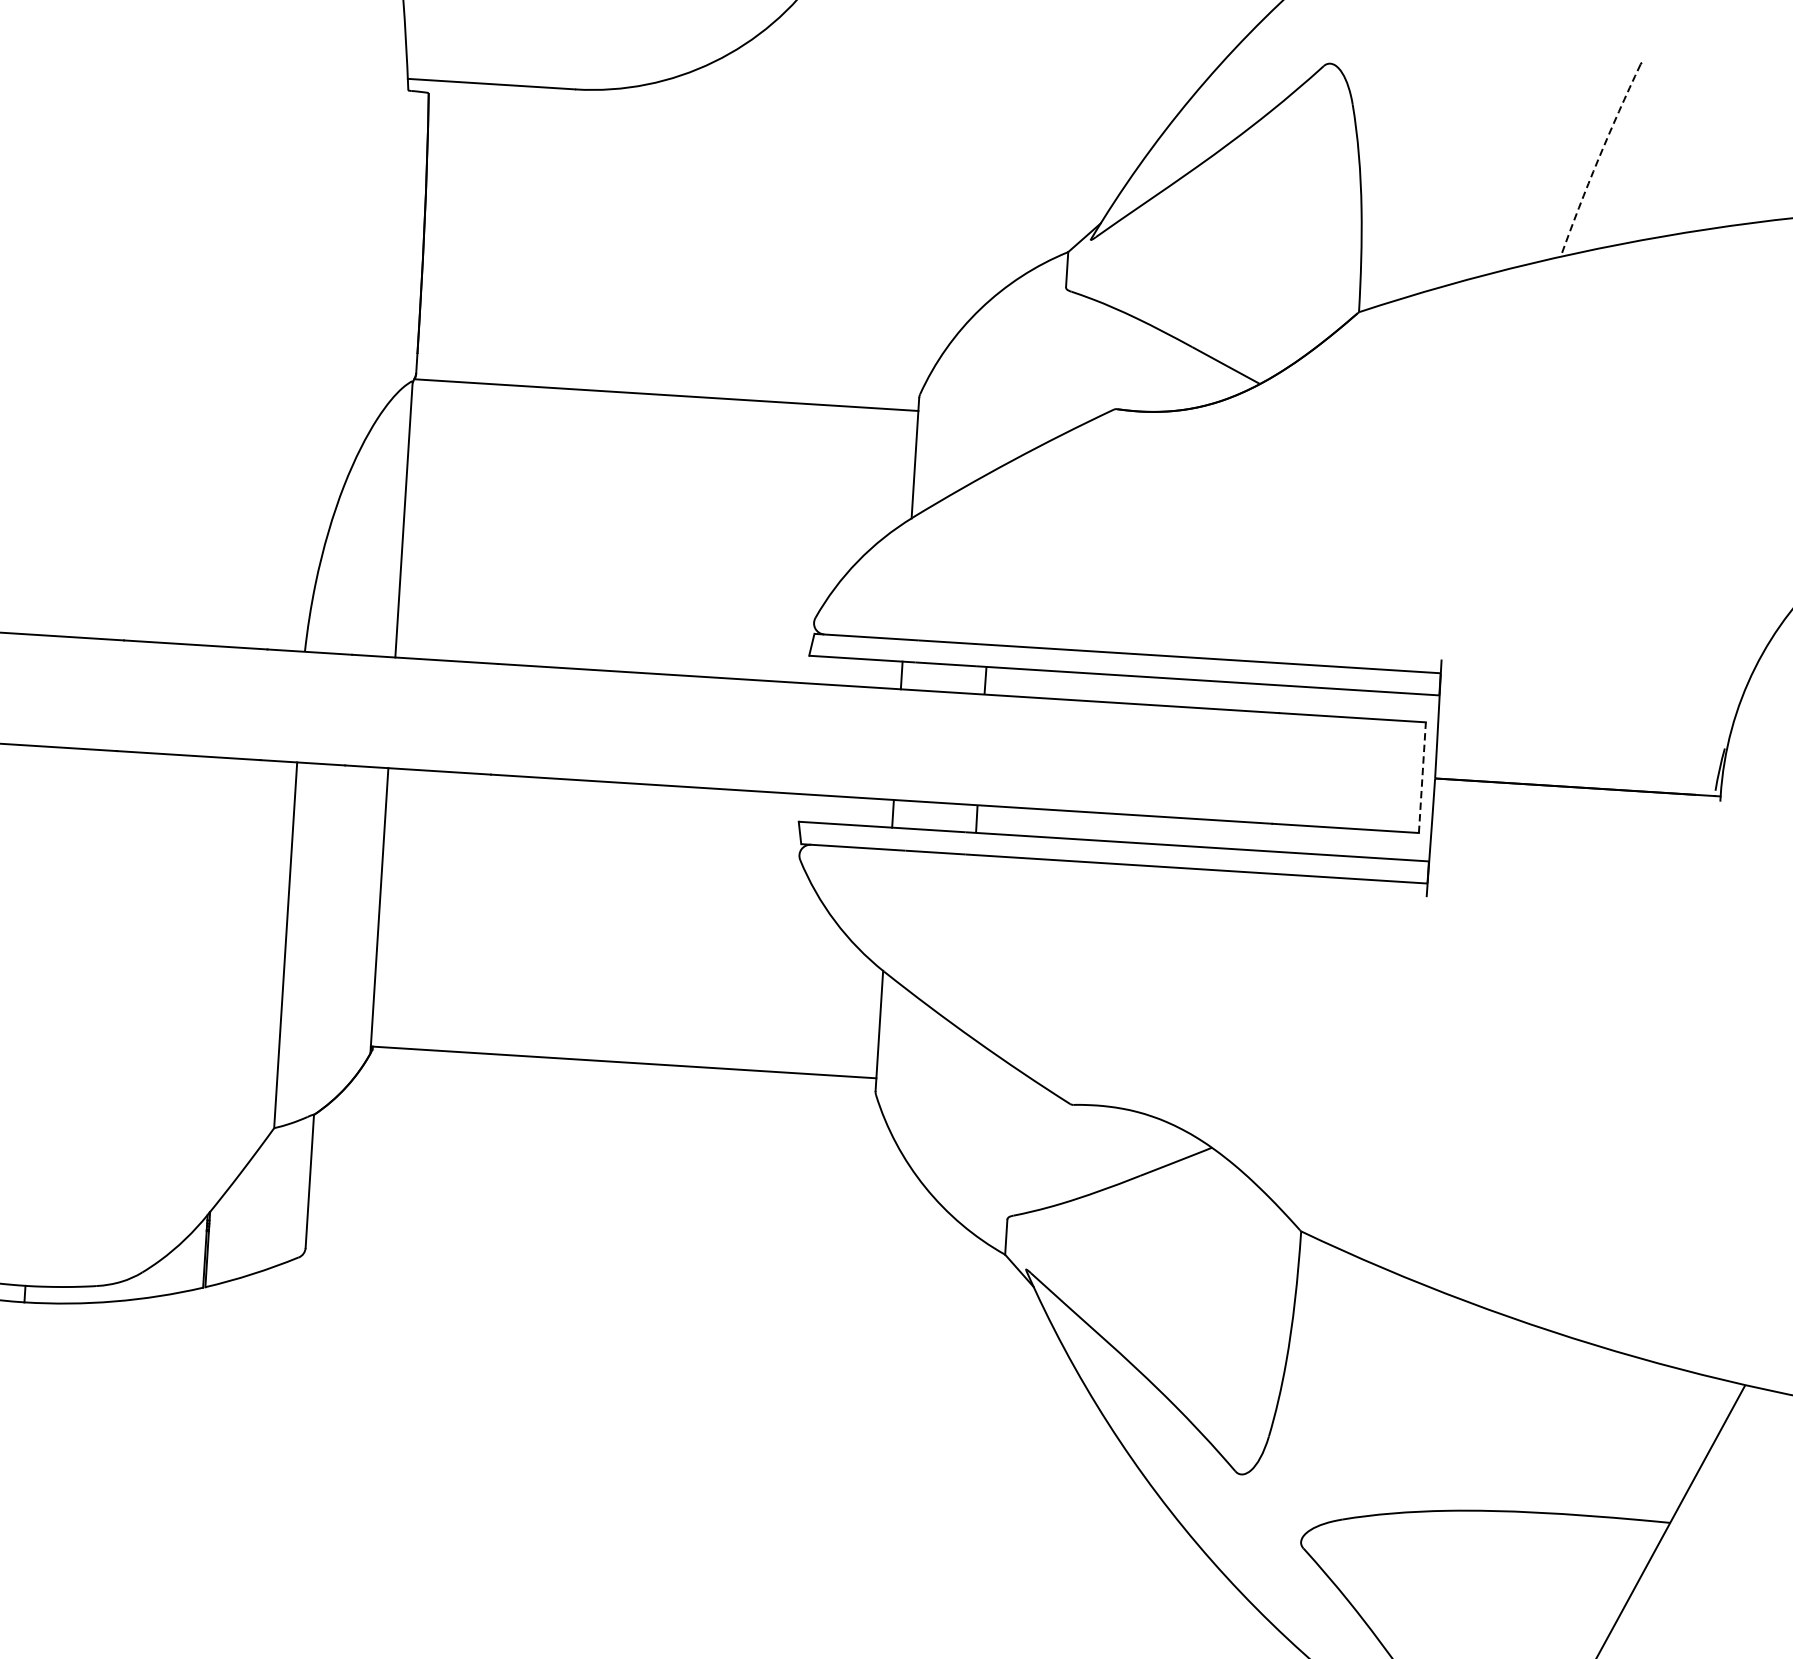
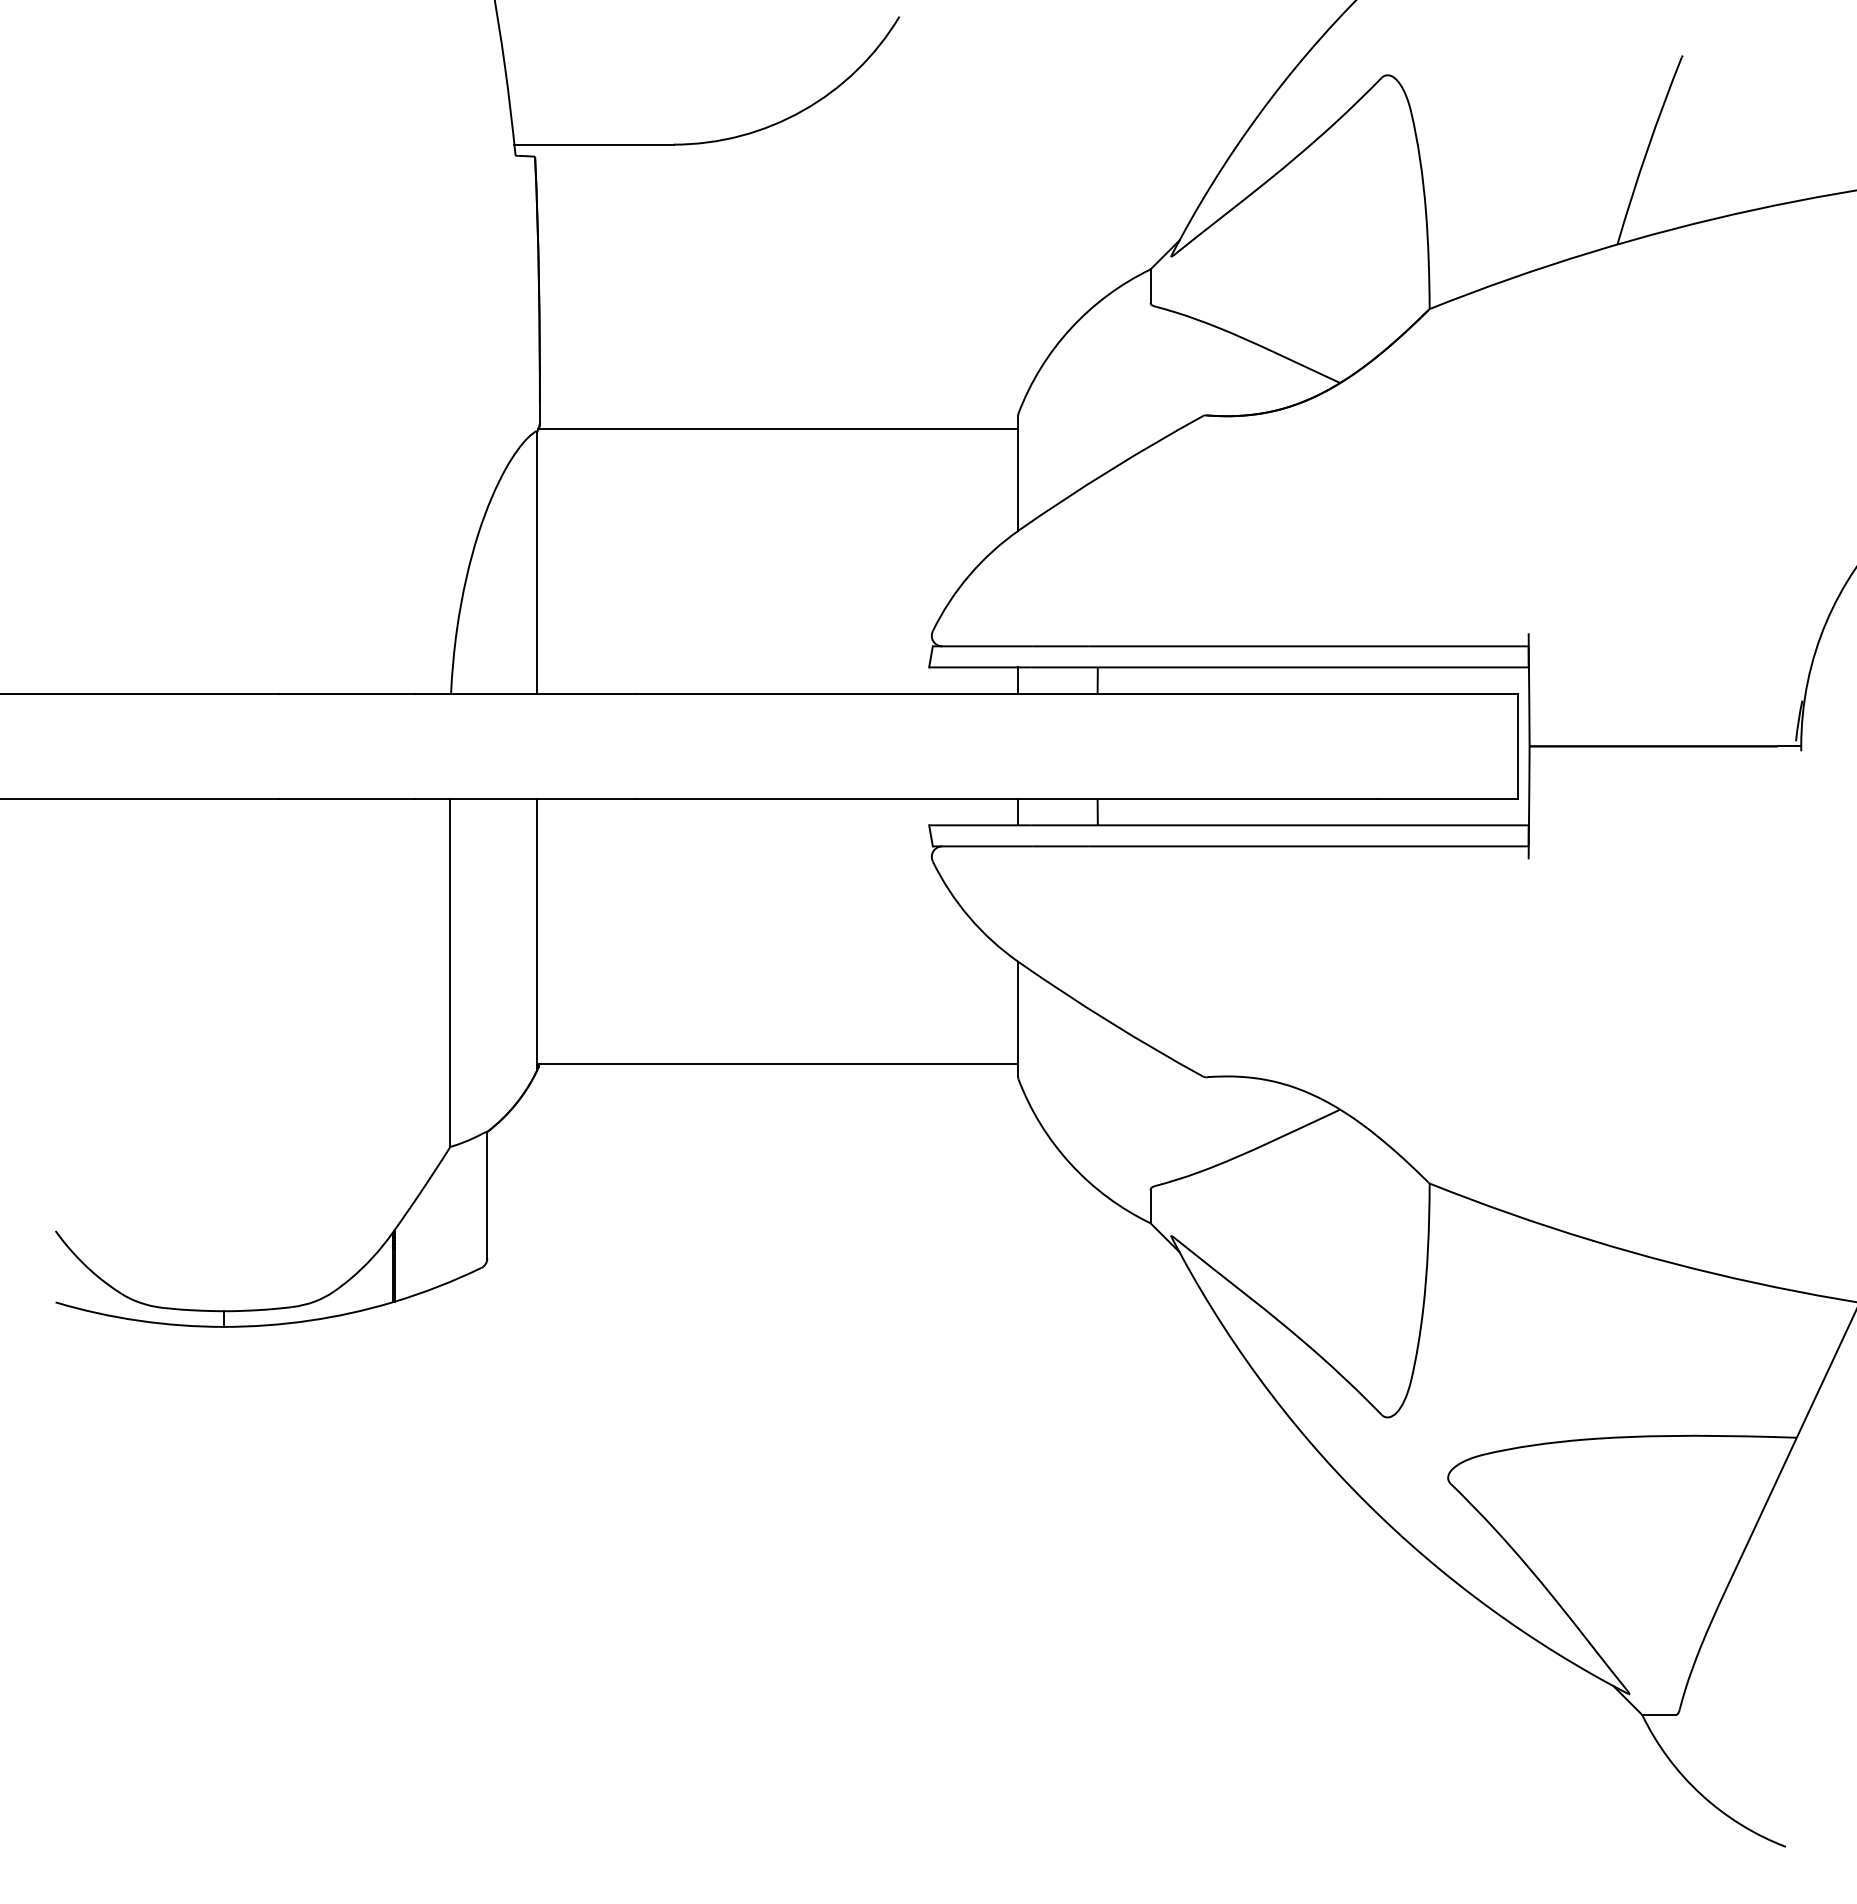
arc: (1598, 159) -> (1647, 150), dashed -> solid
line: (1422, 777) -> (1517, 746), dashed -> solid

